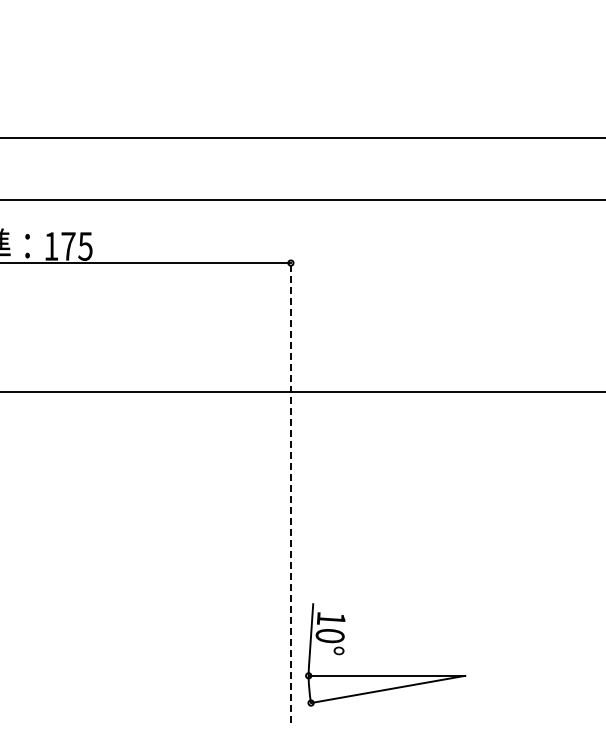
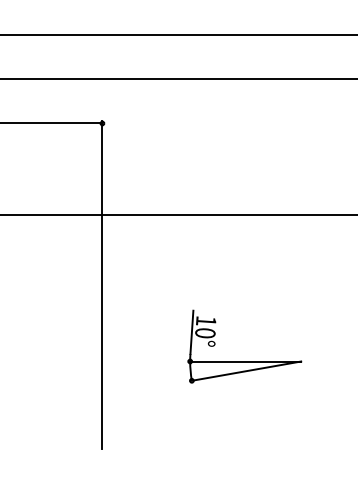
line: (290, 490) -> (102, 284), dashed -> solid
part: (385, 675) -> (244, 361), moved

